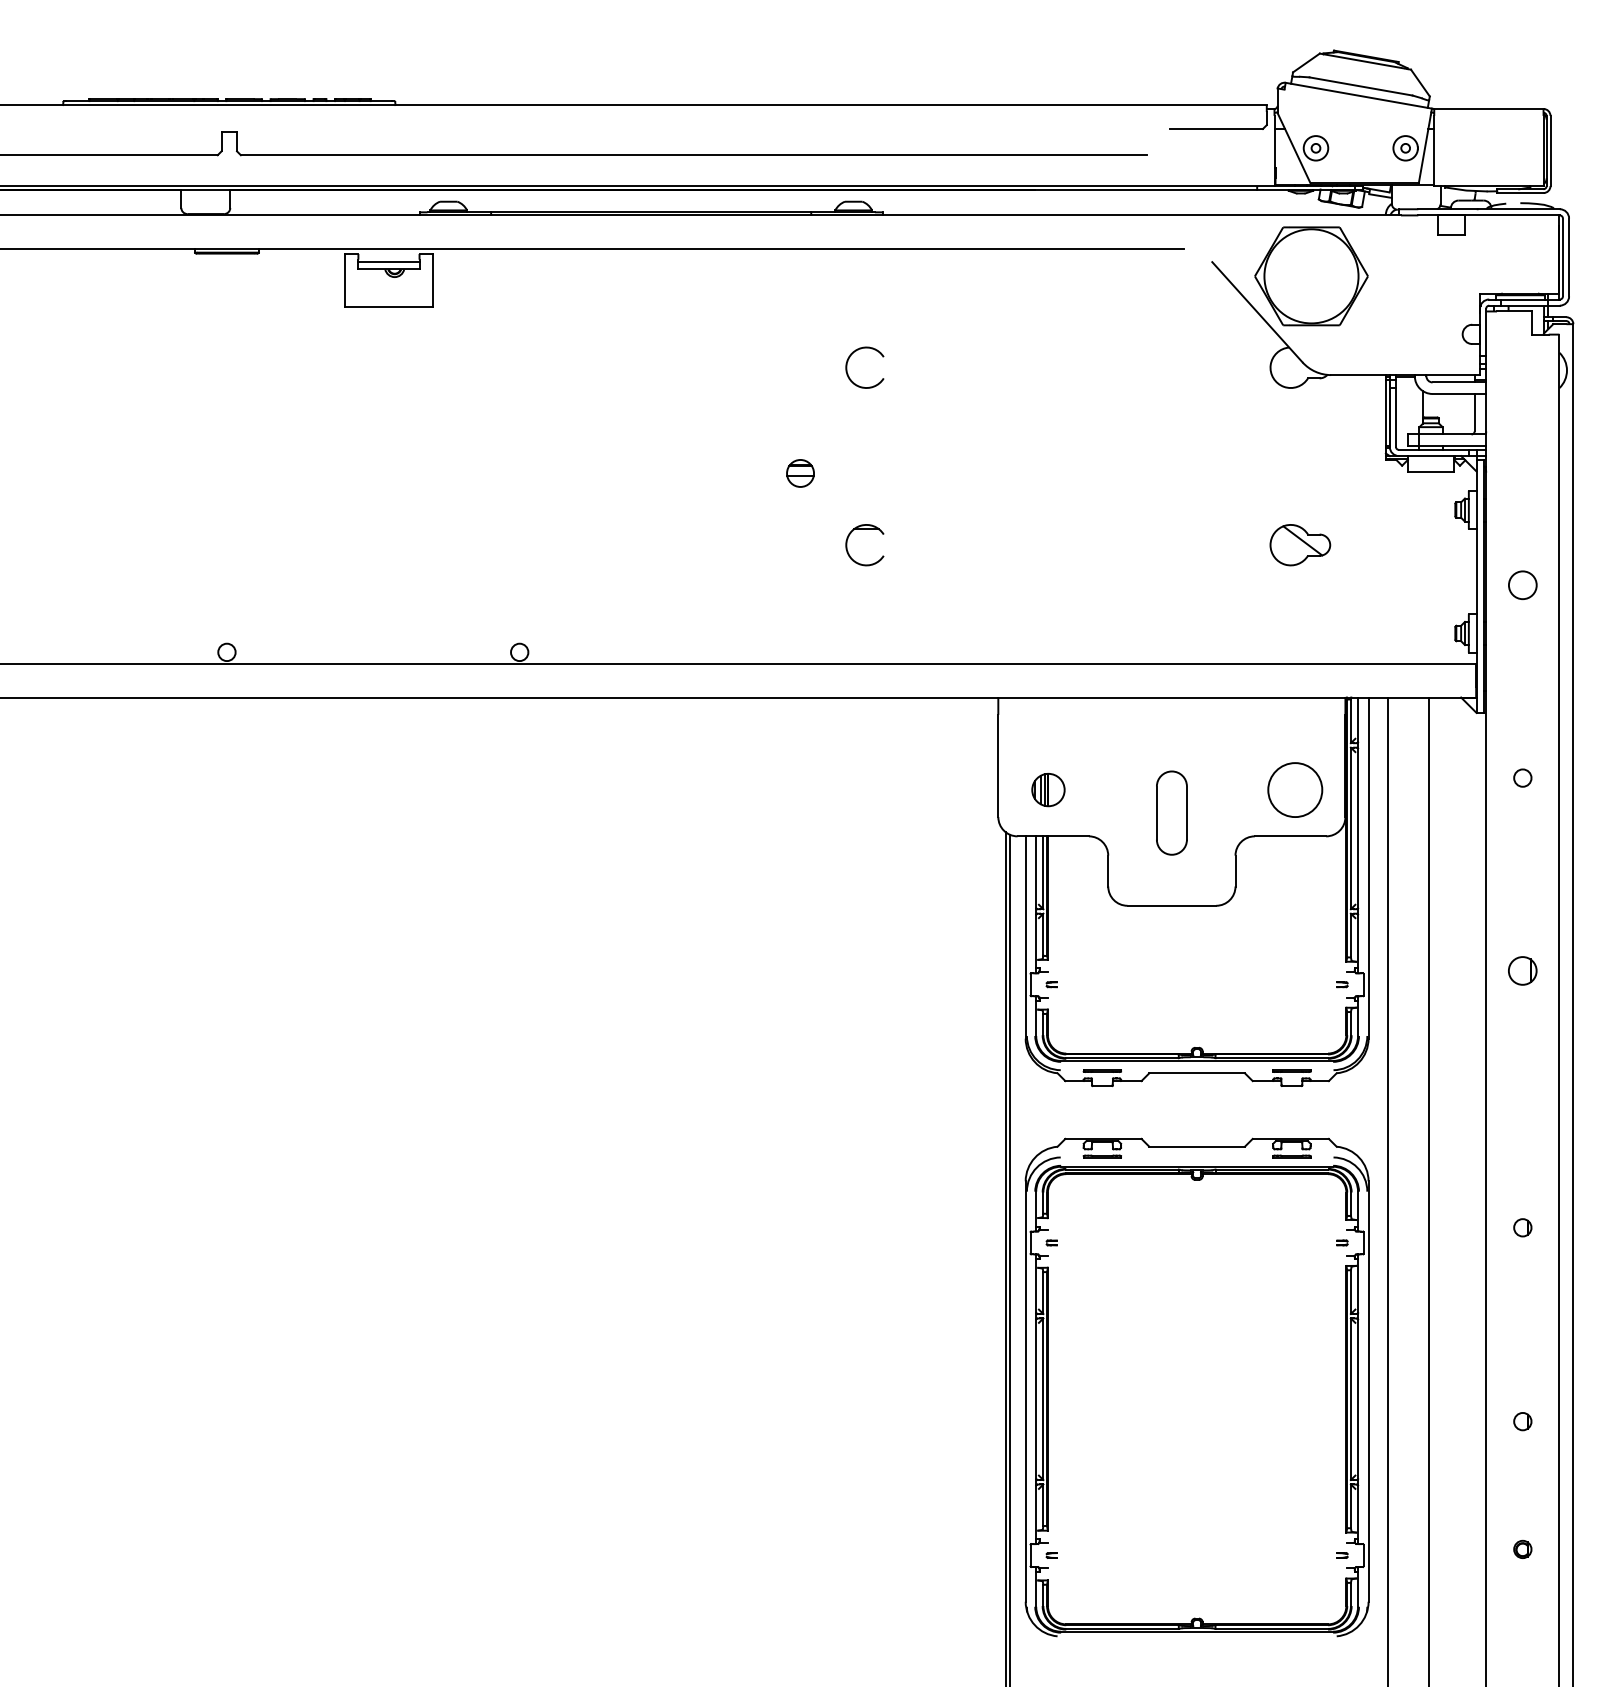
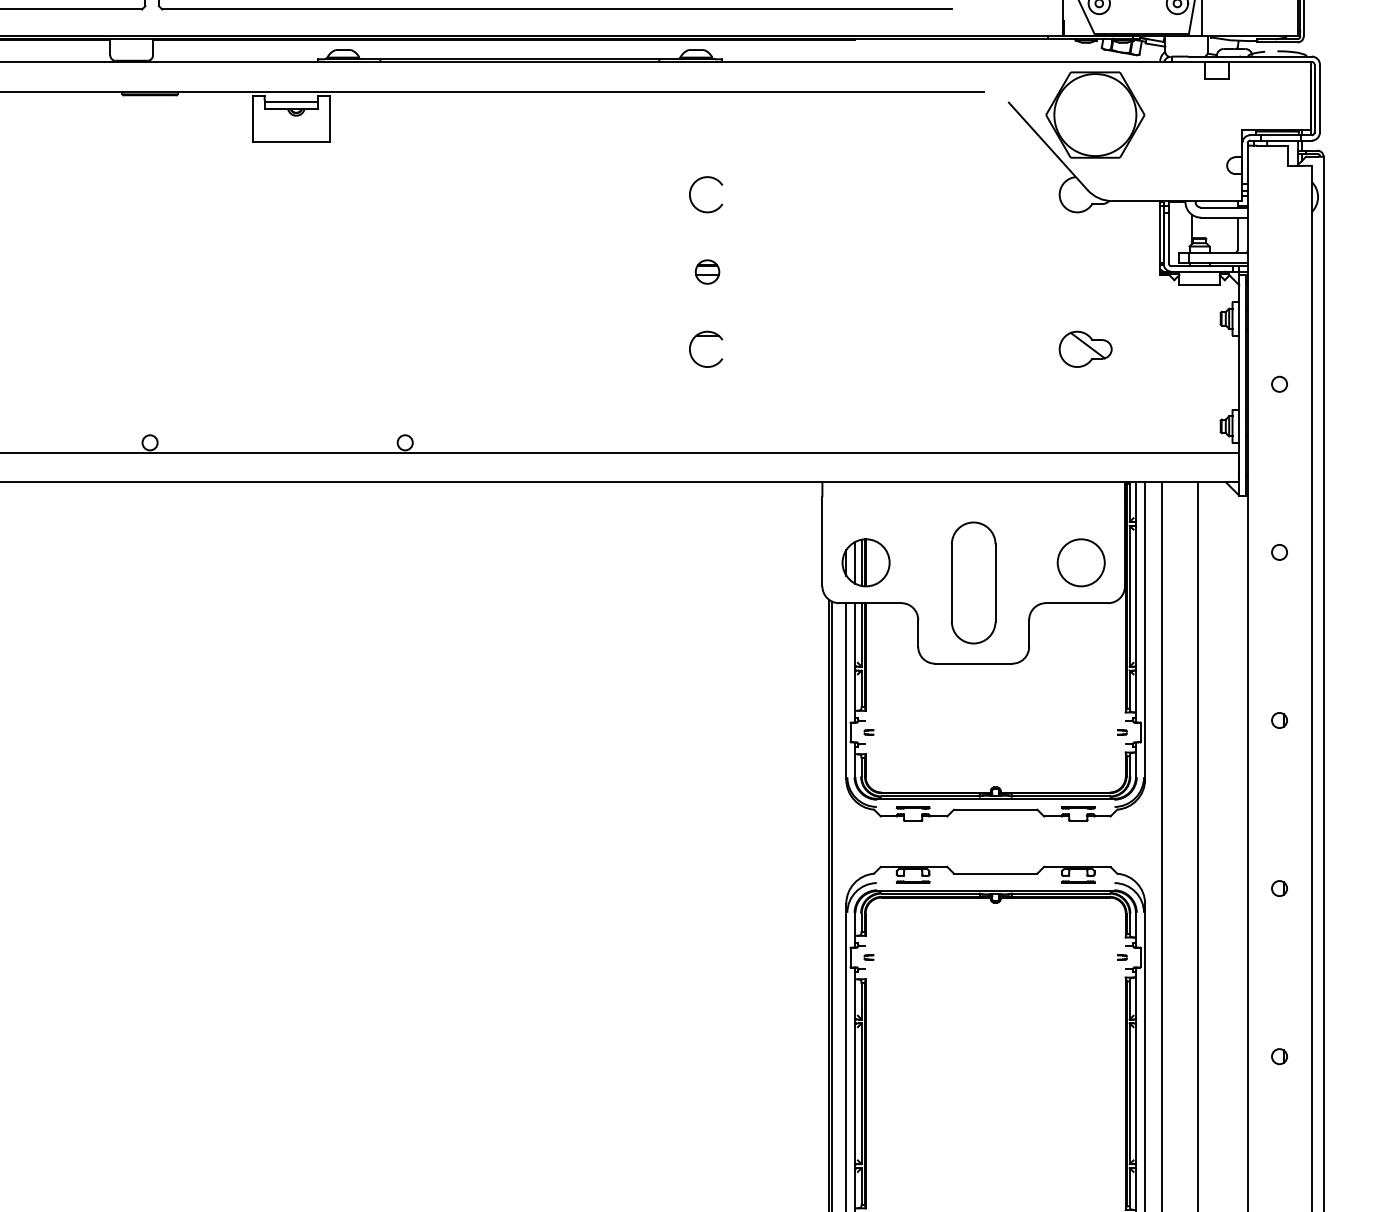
part: (800, 473) -> (707, 272), moved
circle: (1522, 584) -> (1279, 383), size x0.62
part: (1048, 789) -> (866, 562), size x1.67
part: (1171, 812) -> (973, 582), size x1.67
part: (1522, 970) -> (1279, 720), size x0.62
part: (1522, 1227) -> (1279, 888), moved
part: (1522, 1421) -> (1279, 1056), moved

